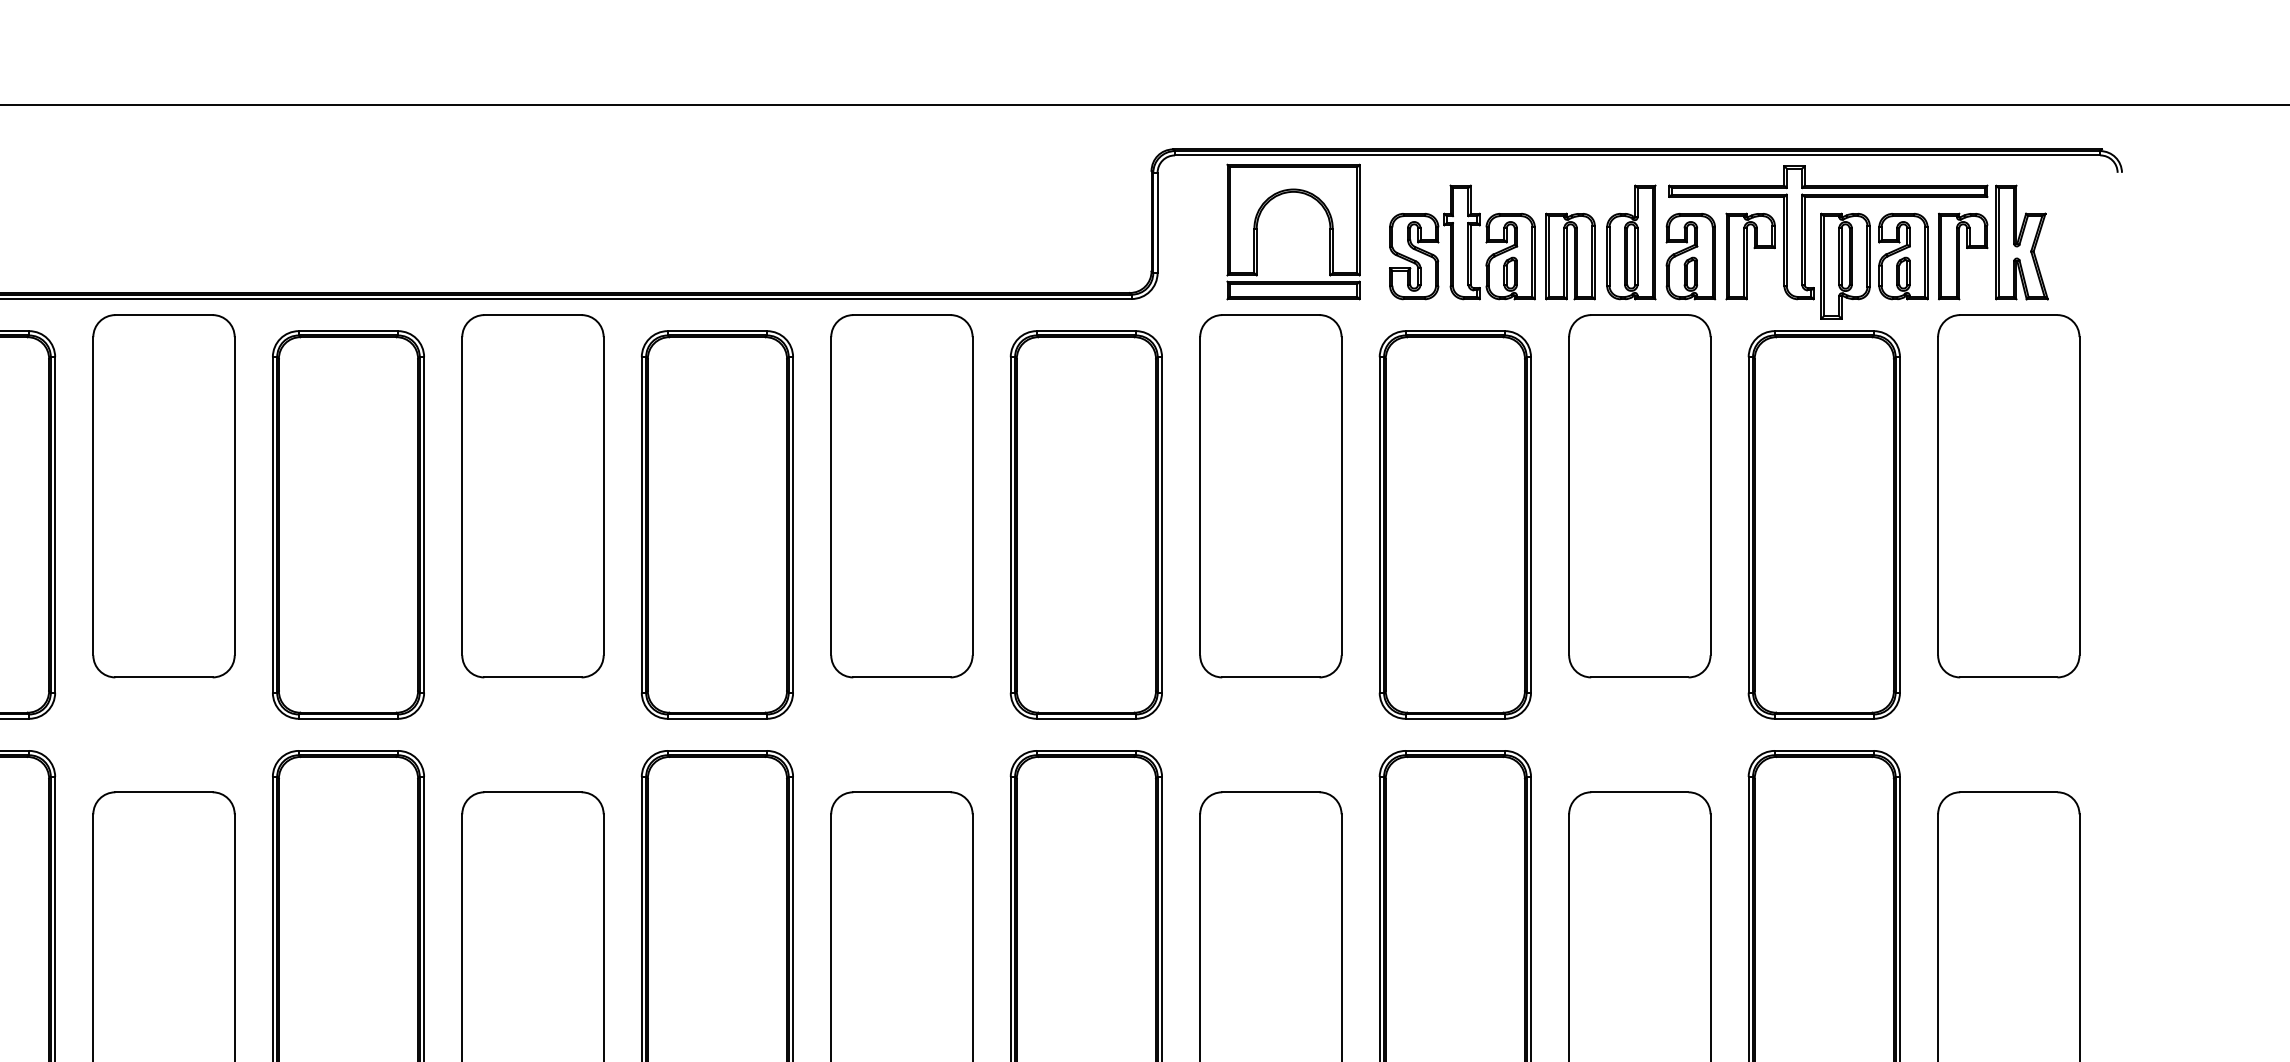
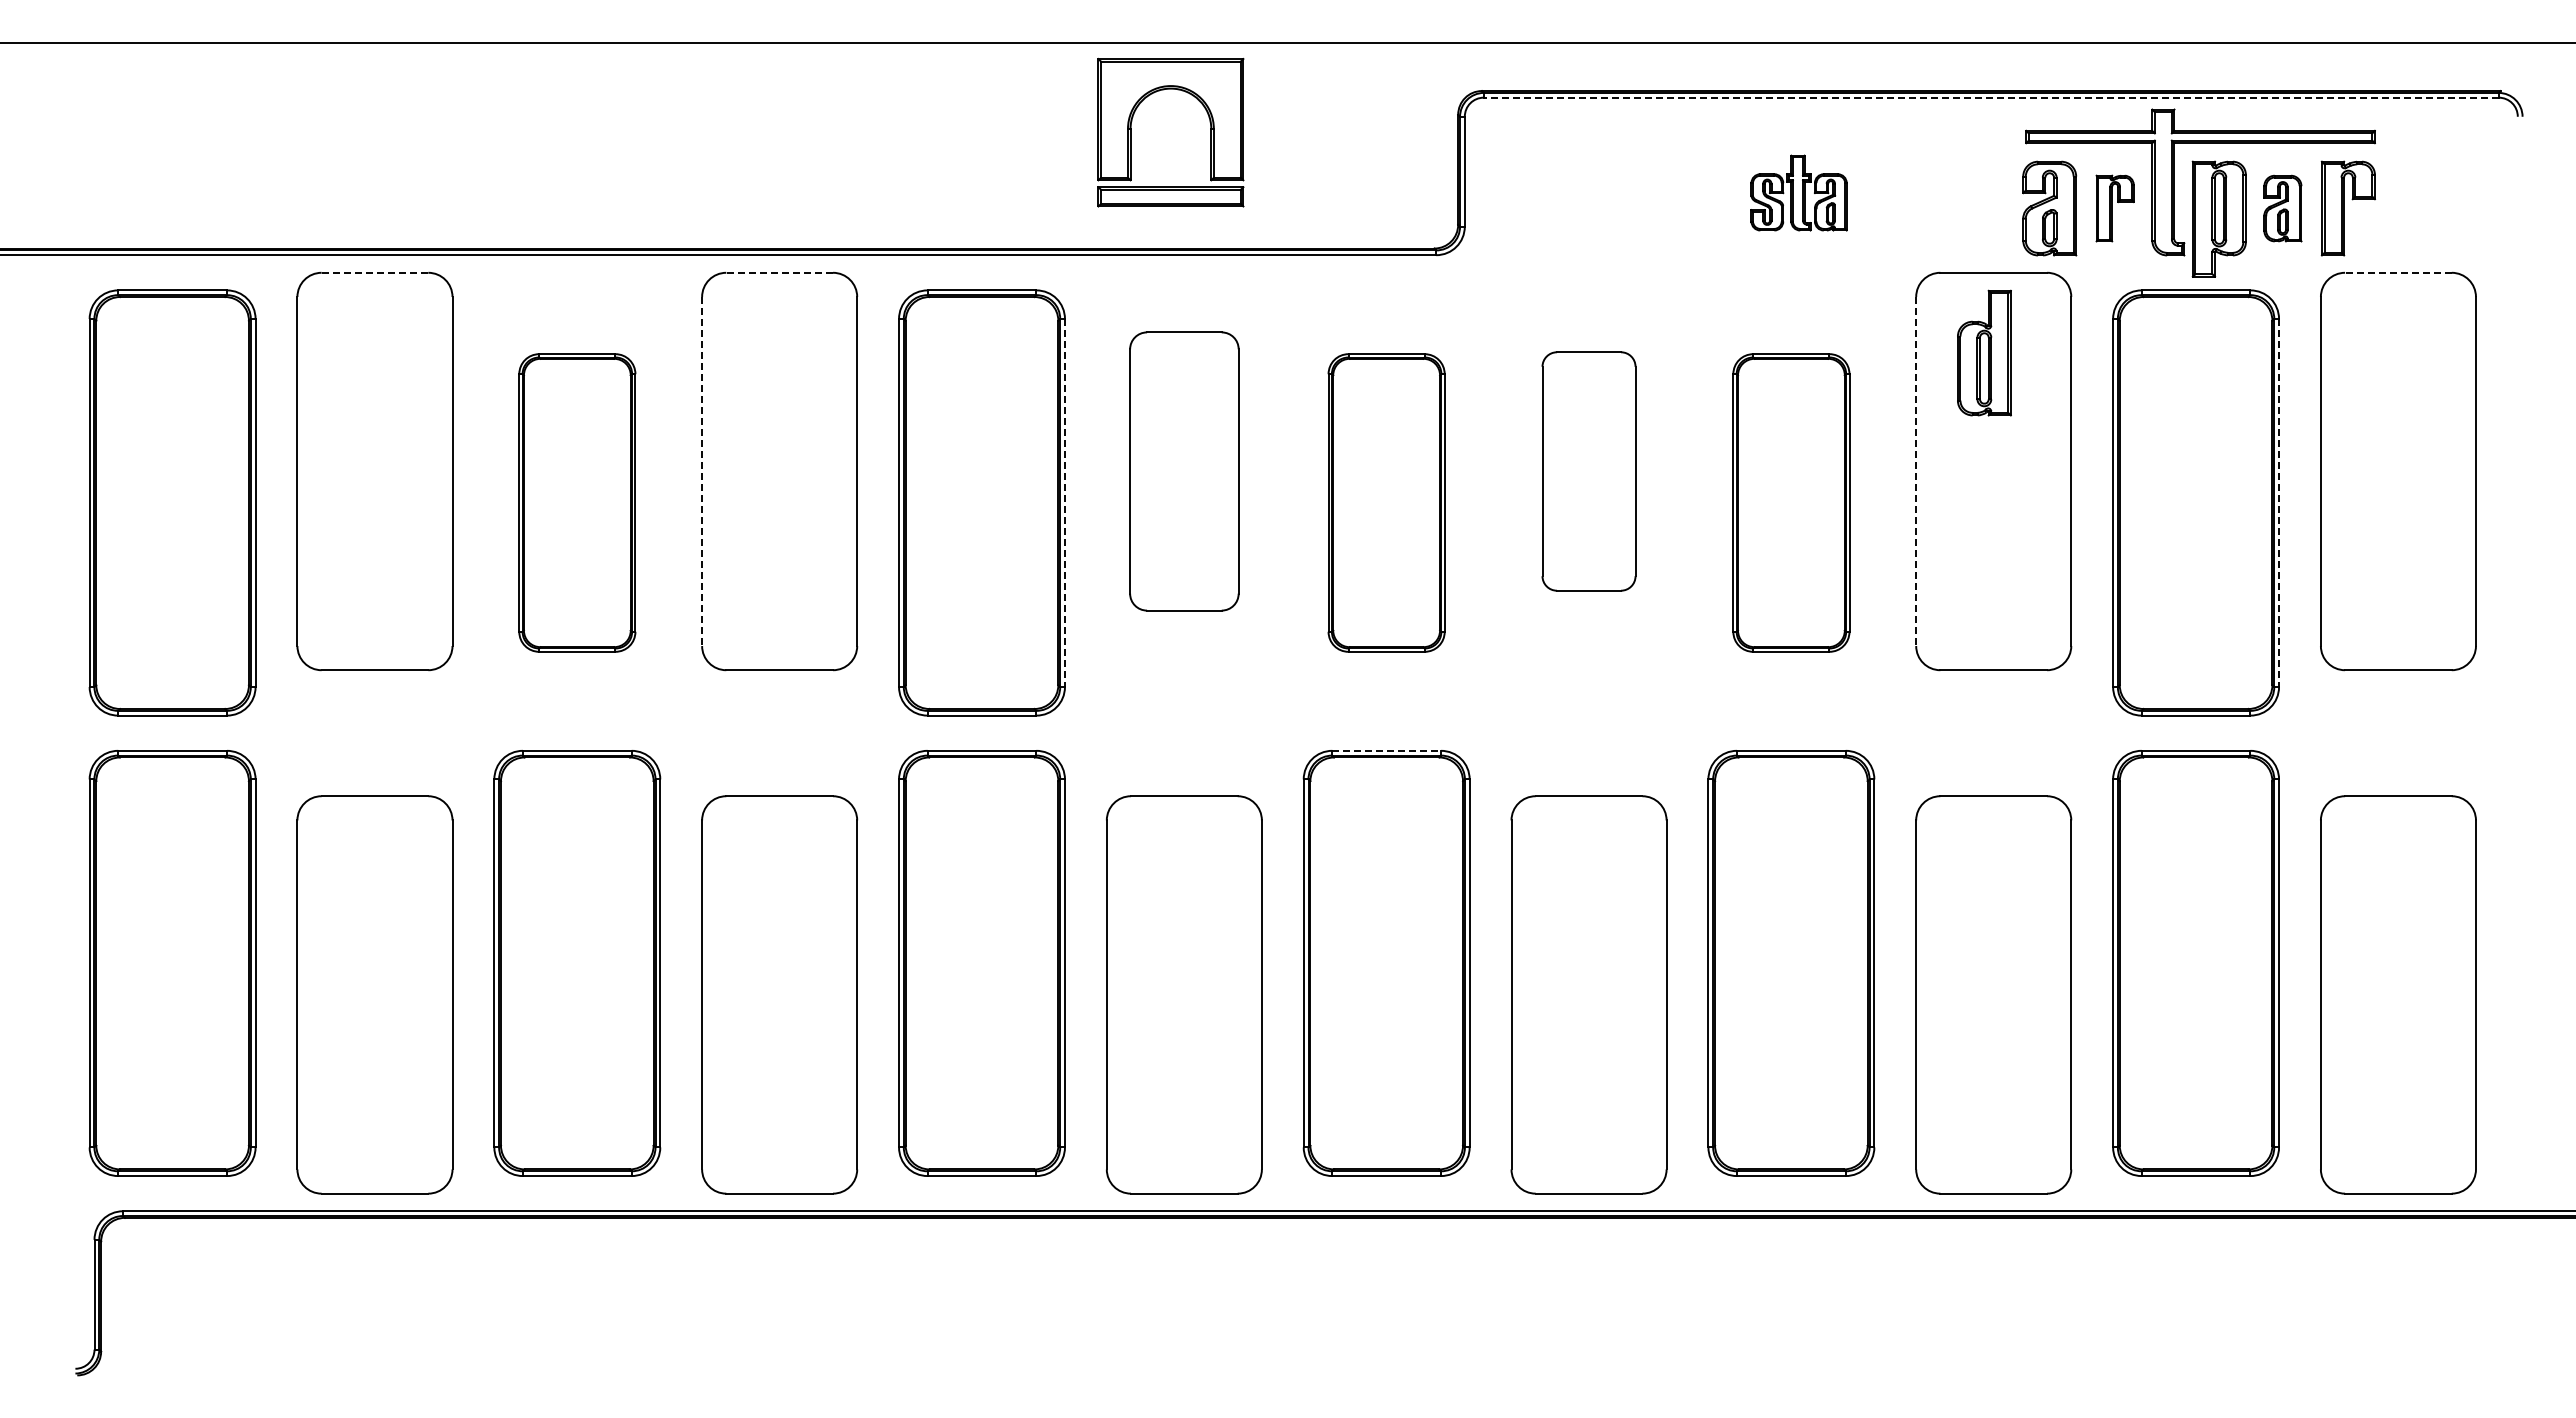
line: (1636, 155) -> (1990, 97), solid -> dashed
part: (1257, 231) -> (1131, 132), moved
part: (1461, 241) -> (1798, 192), size x0.6
part: (1631, 241) -> (1984, 352), moved
part: (2021, 241) -> (2412, 192), removed
part: (1570, 256) -> (1917, 208), removed
part: (1749, 256) -> (2114, 208), size x0.7
part: (1903, 256) -> (2282, 208), size x0.7
line: (163, 314) -> (374, 272), solid -> dashed
line: (532, 314) -> (779, 272), solid -> dashed
line: (2007, 314) -> (2397, 272), solid -> dashed
line: (462, 496) -> (702, 471), solid -> dashed
part: (902, 496) -> (1184, 471), size x0.7
part: (1270, 496) -> (1588, 471), size x0.6
line: (1569, 496) -> (1916, 471), solid -> dashed
part: (348, 524) -> (577, 502), size x0.7
part: (1086, 524) -> (1386, 502), size x0.7
part: (1455, 524) -> (1791, 502), size x0.7
line: (792, 525) -> (1064, 503), solid -> dashed
line: (1900, 525) -> (2279, 503), solid -> dashed
line: (1087, 750) -> (1387, 750), solid -> dashed

